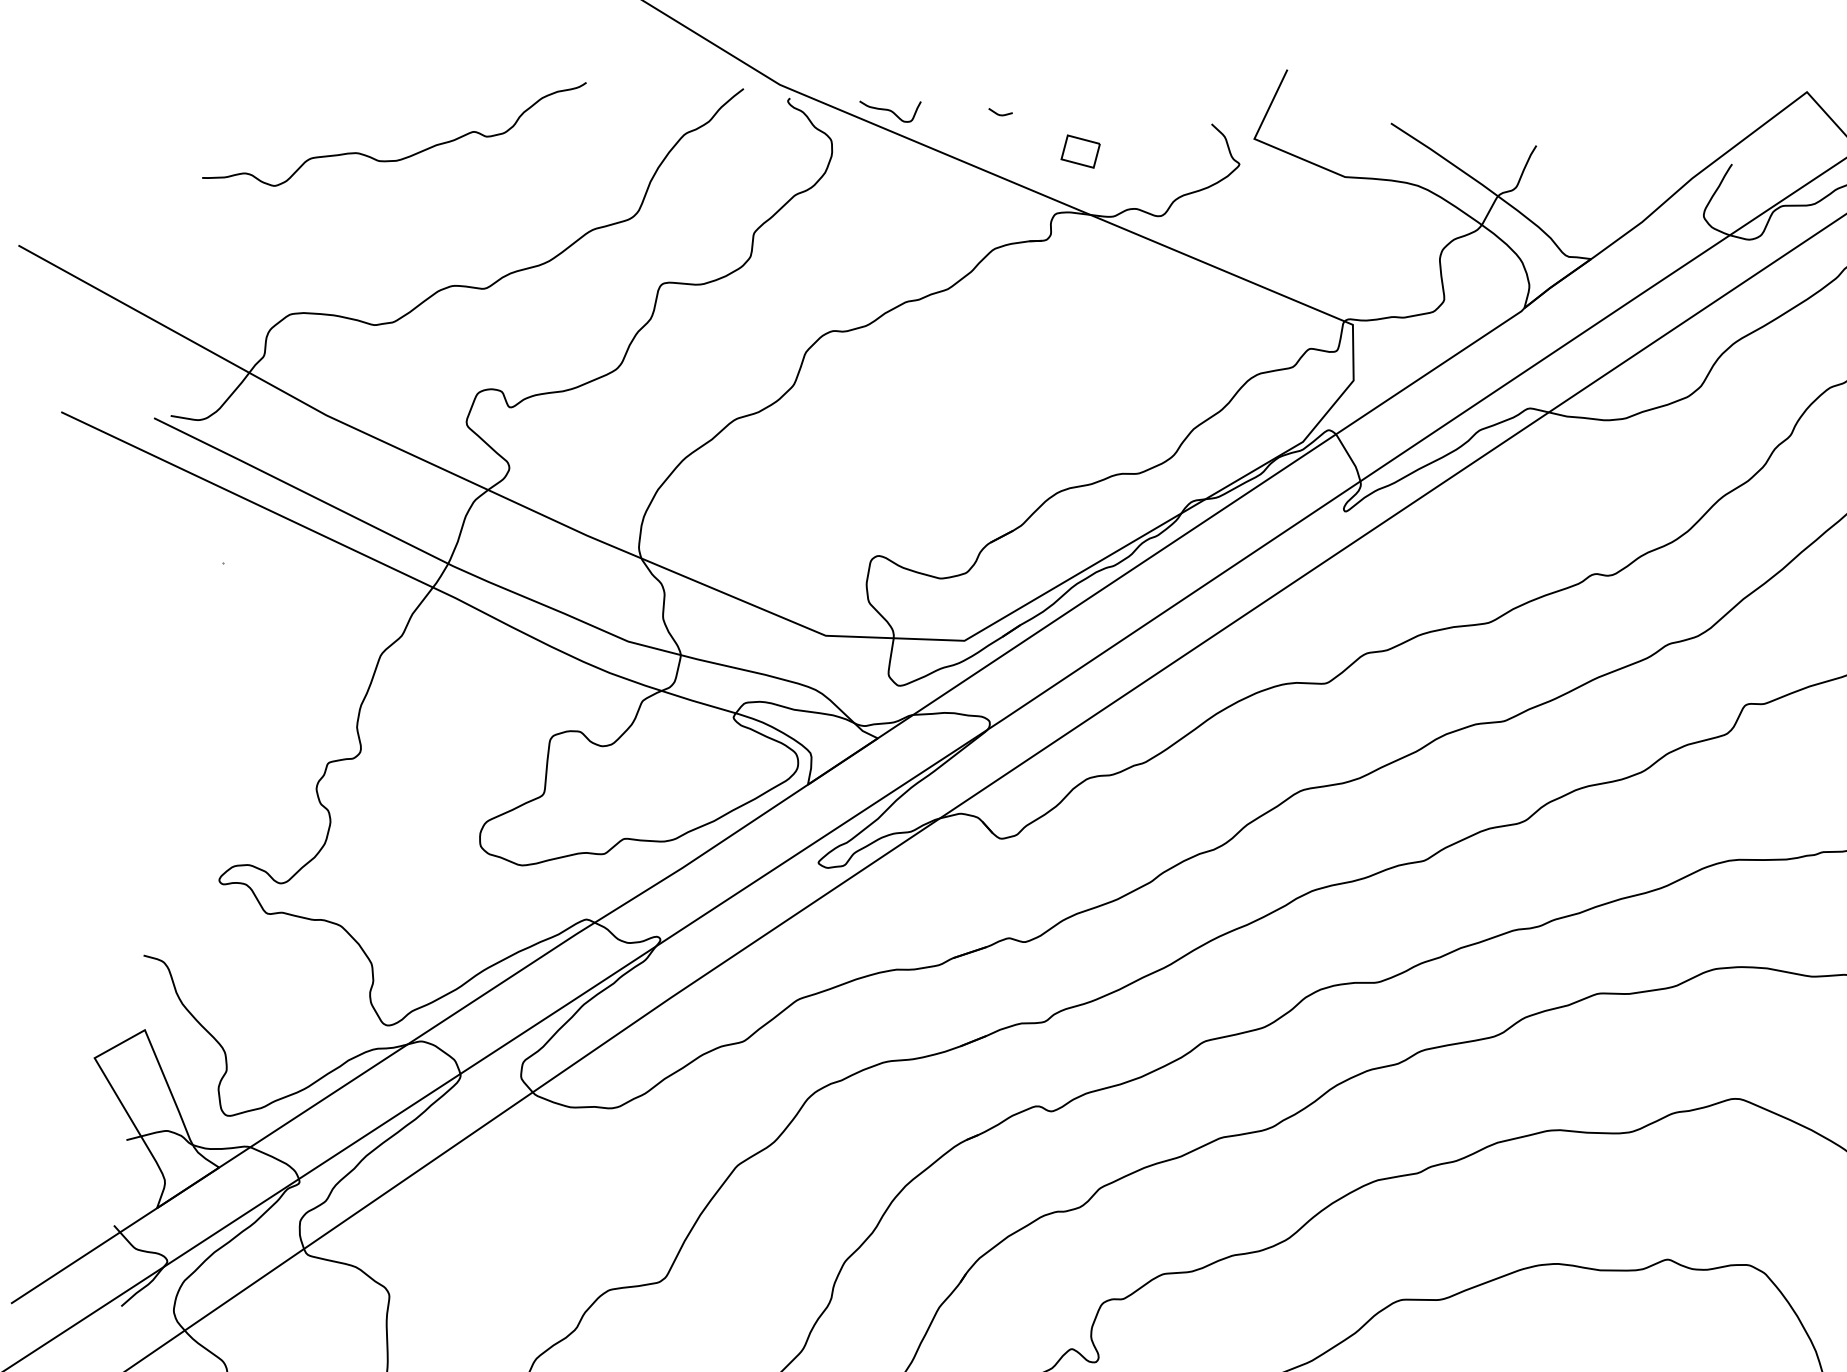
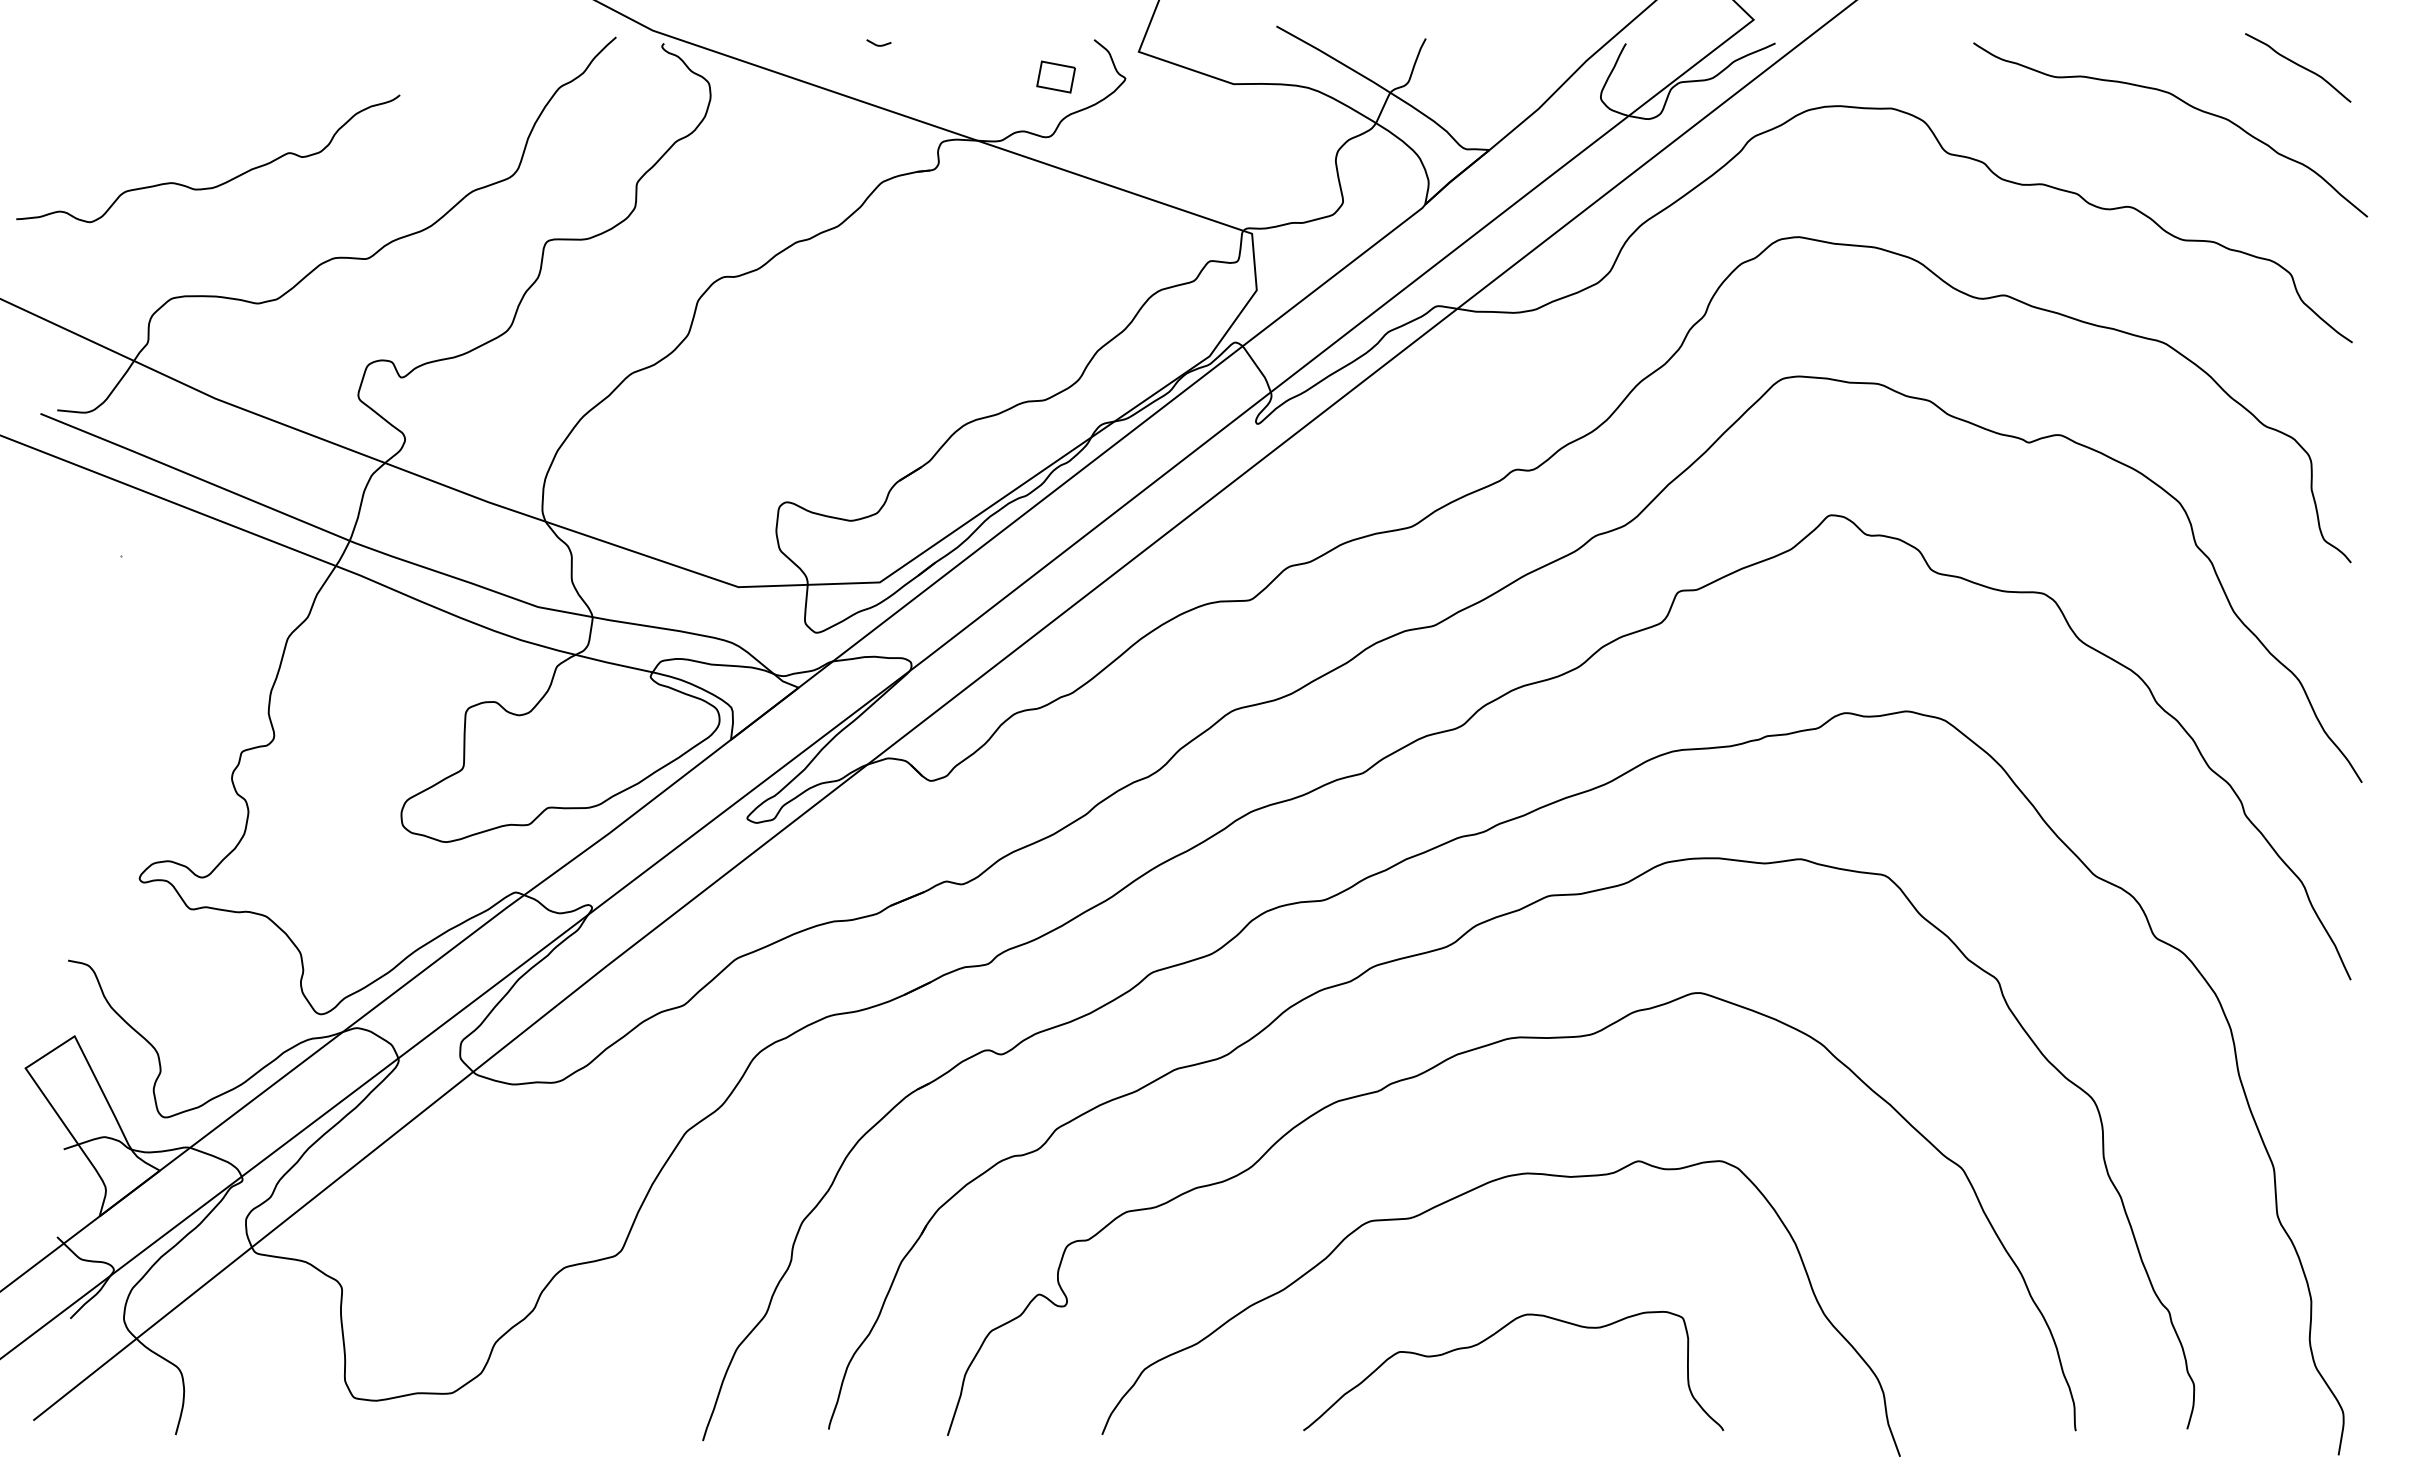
curve: (889, 110) -> (765, 48), removed
part: (1080, 151) -> (1055, 76), moved
curve: (402, 157) -> (218, 184), moved

